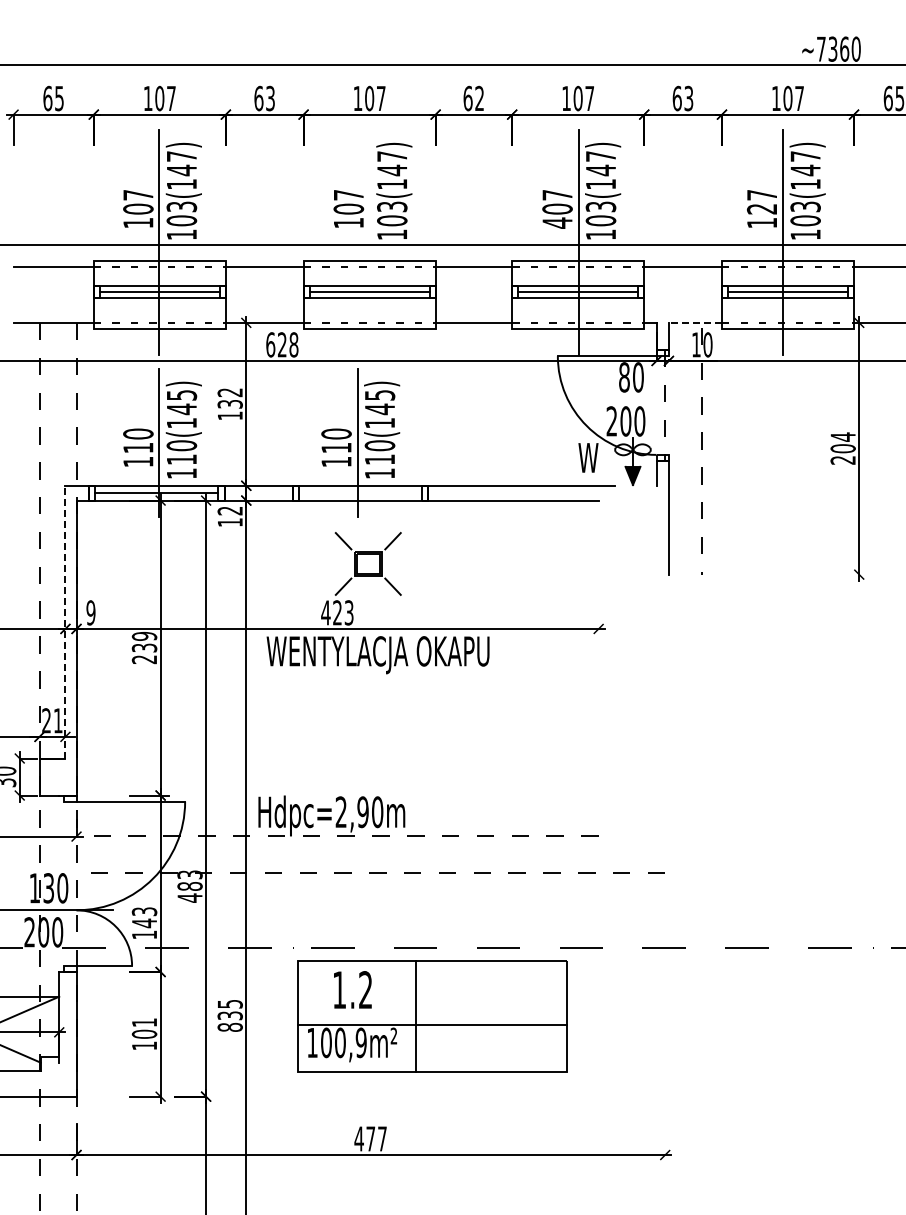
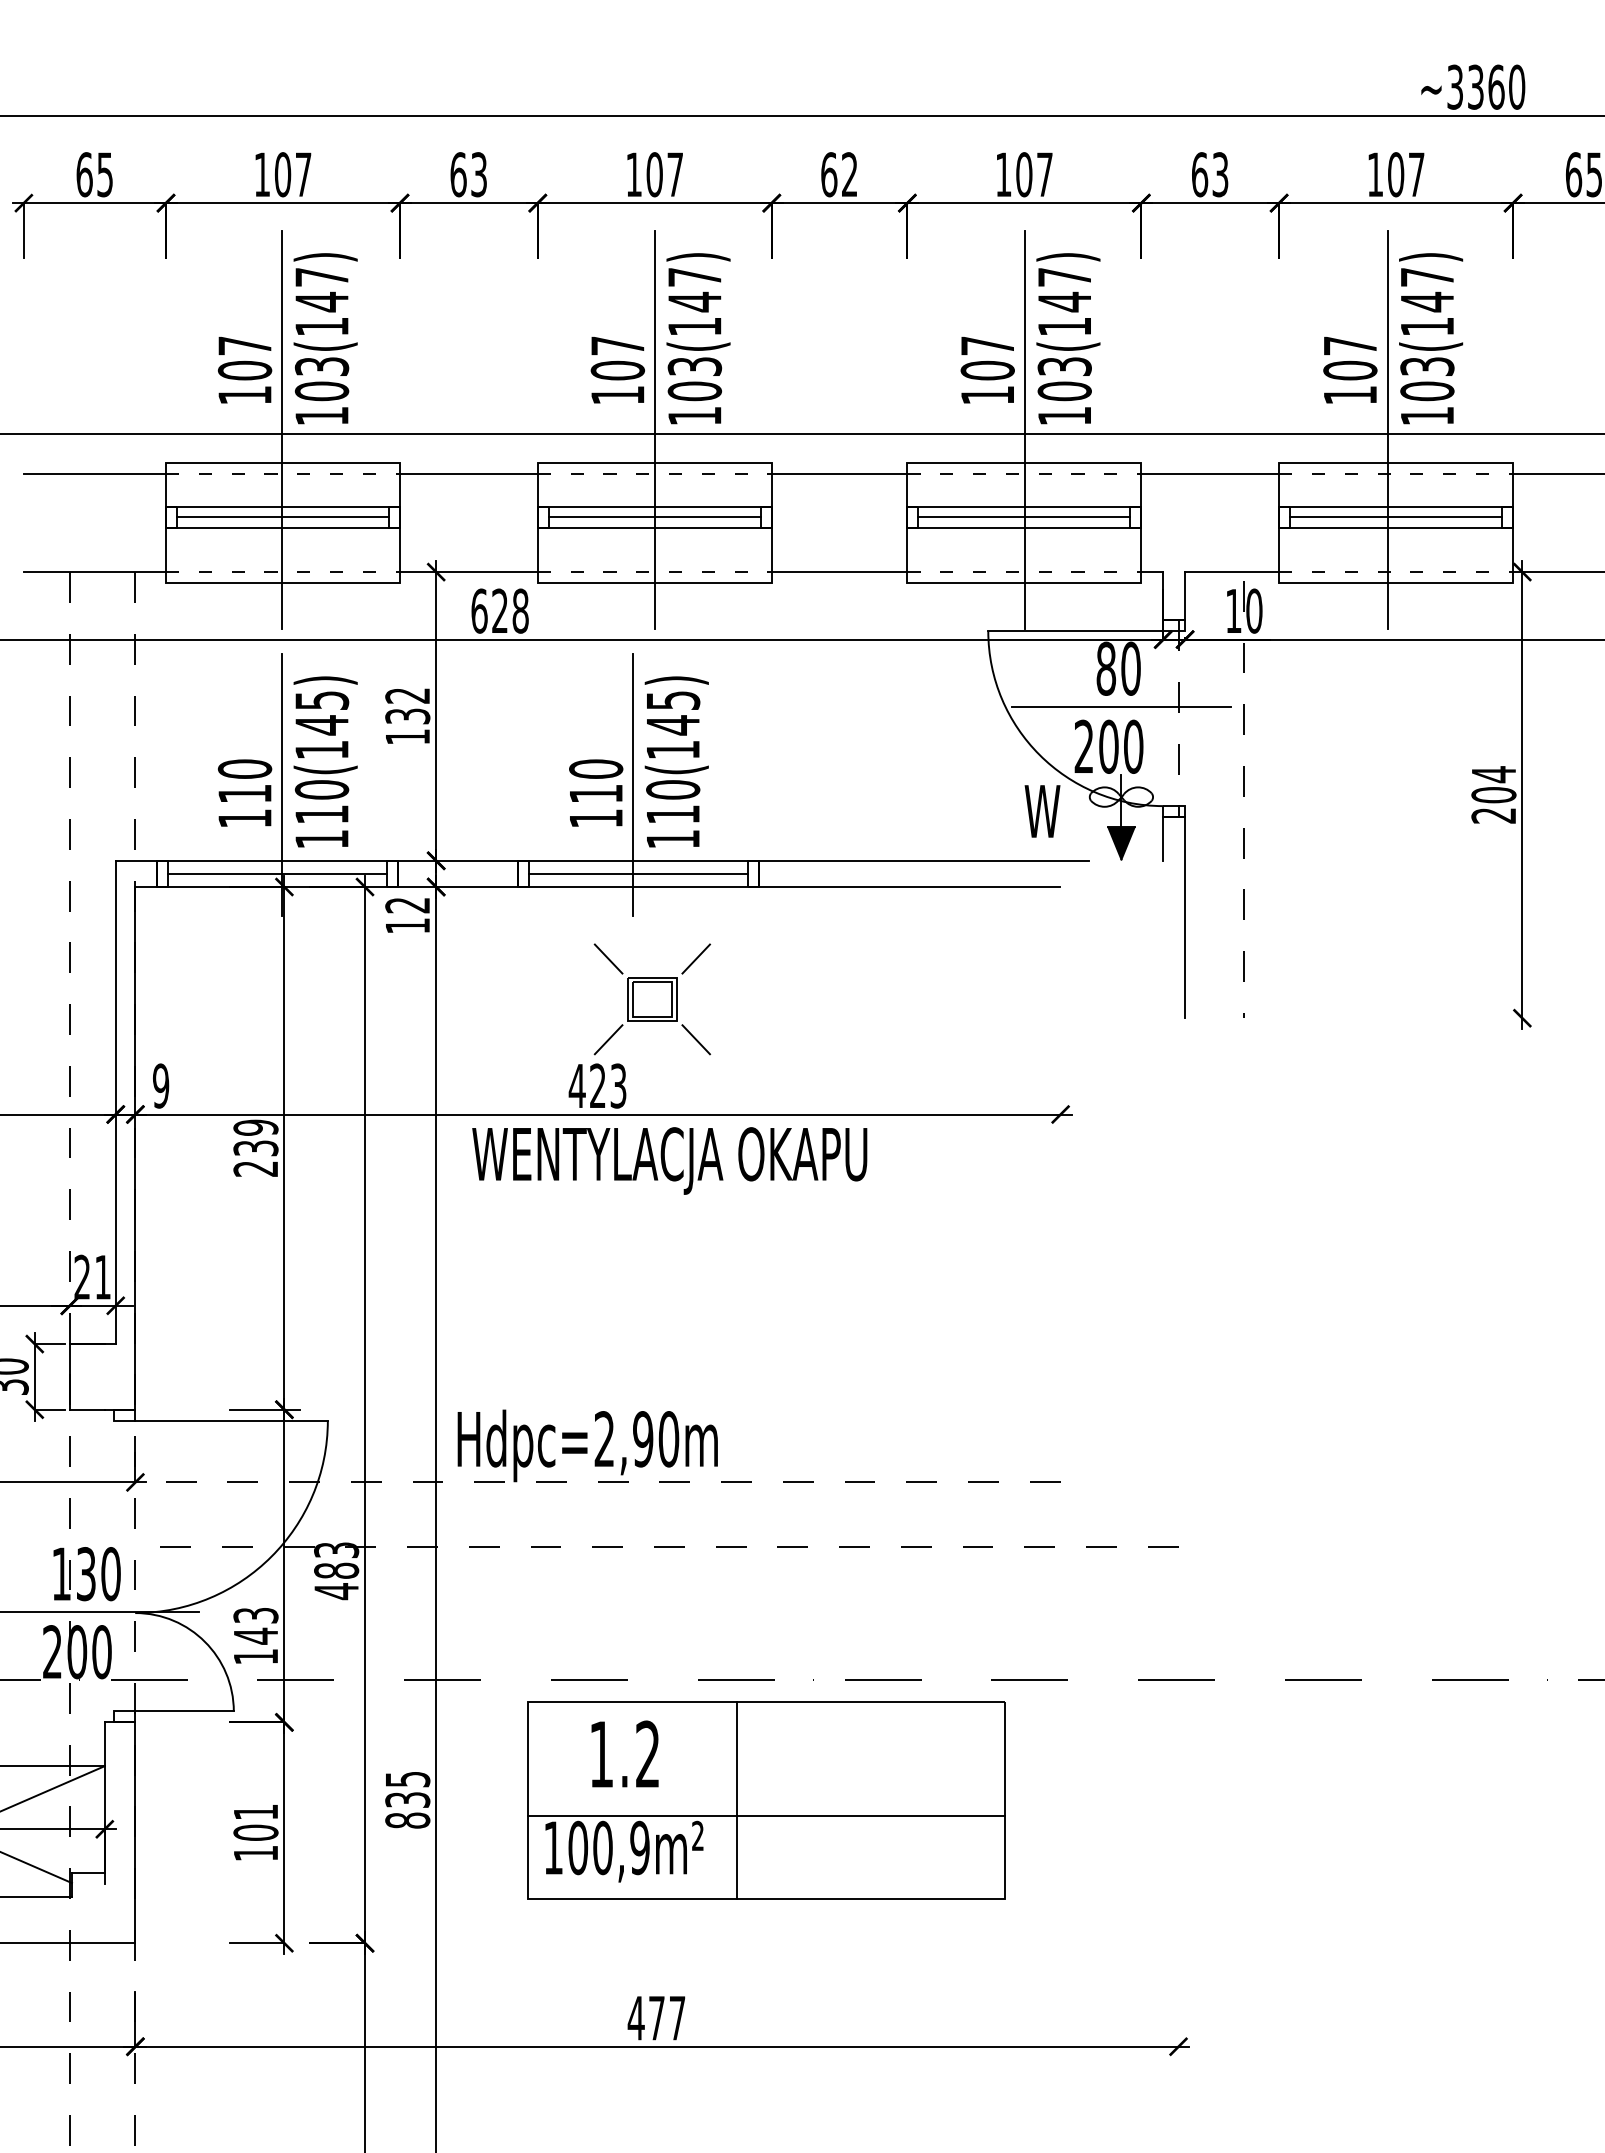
text: (821, 48) -> (1455, 85), ~7360 -> ~3360
text: (762, 208) -> (1350, 369), 127 -> 107
text: (557, 222) -> (987, 394), 407 -> 107
line: (369, 242) -> (654, 429), added
line: (695, 322) -> (1232, 571), dashed -> solid
line: (632, 398) -> (1120, 706), added
line: (360, 493) -> (638, 874), added
line: (65, 621) -> (115, 1101), dashed -> solid

